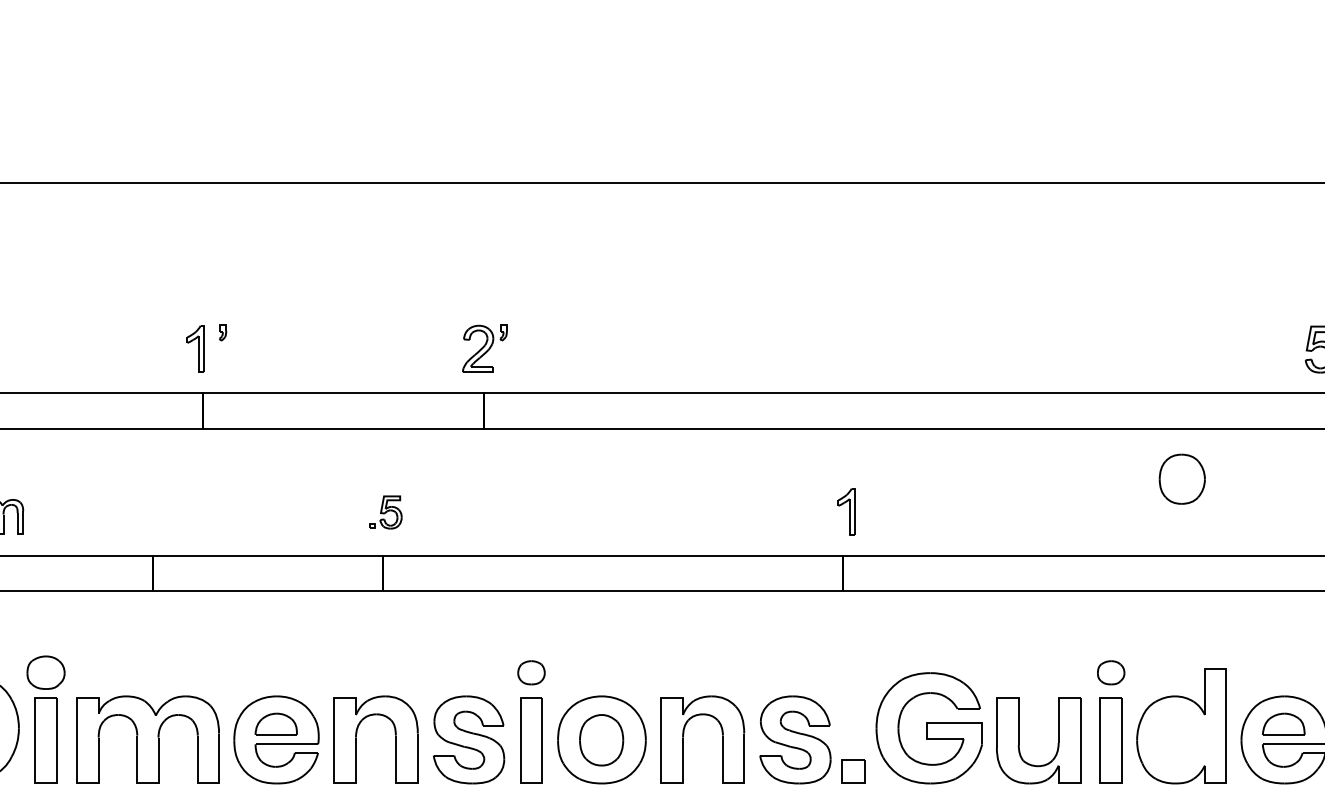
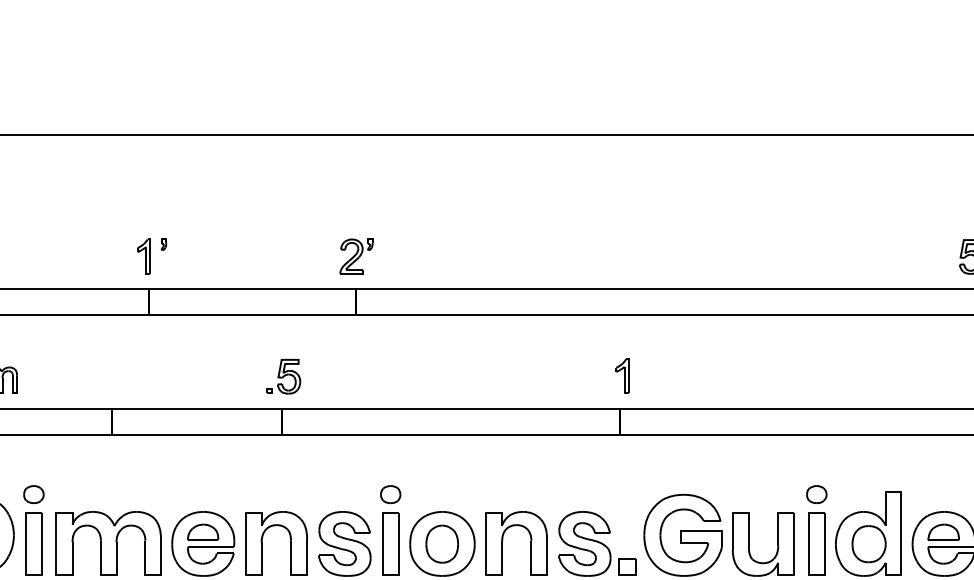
part: (1181, 478) -> (868, 543), moved
part: (385, 512) -> (283, 376), size x1.43
part: (46, 672) -> (34, 494), size x0.71

